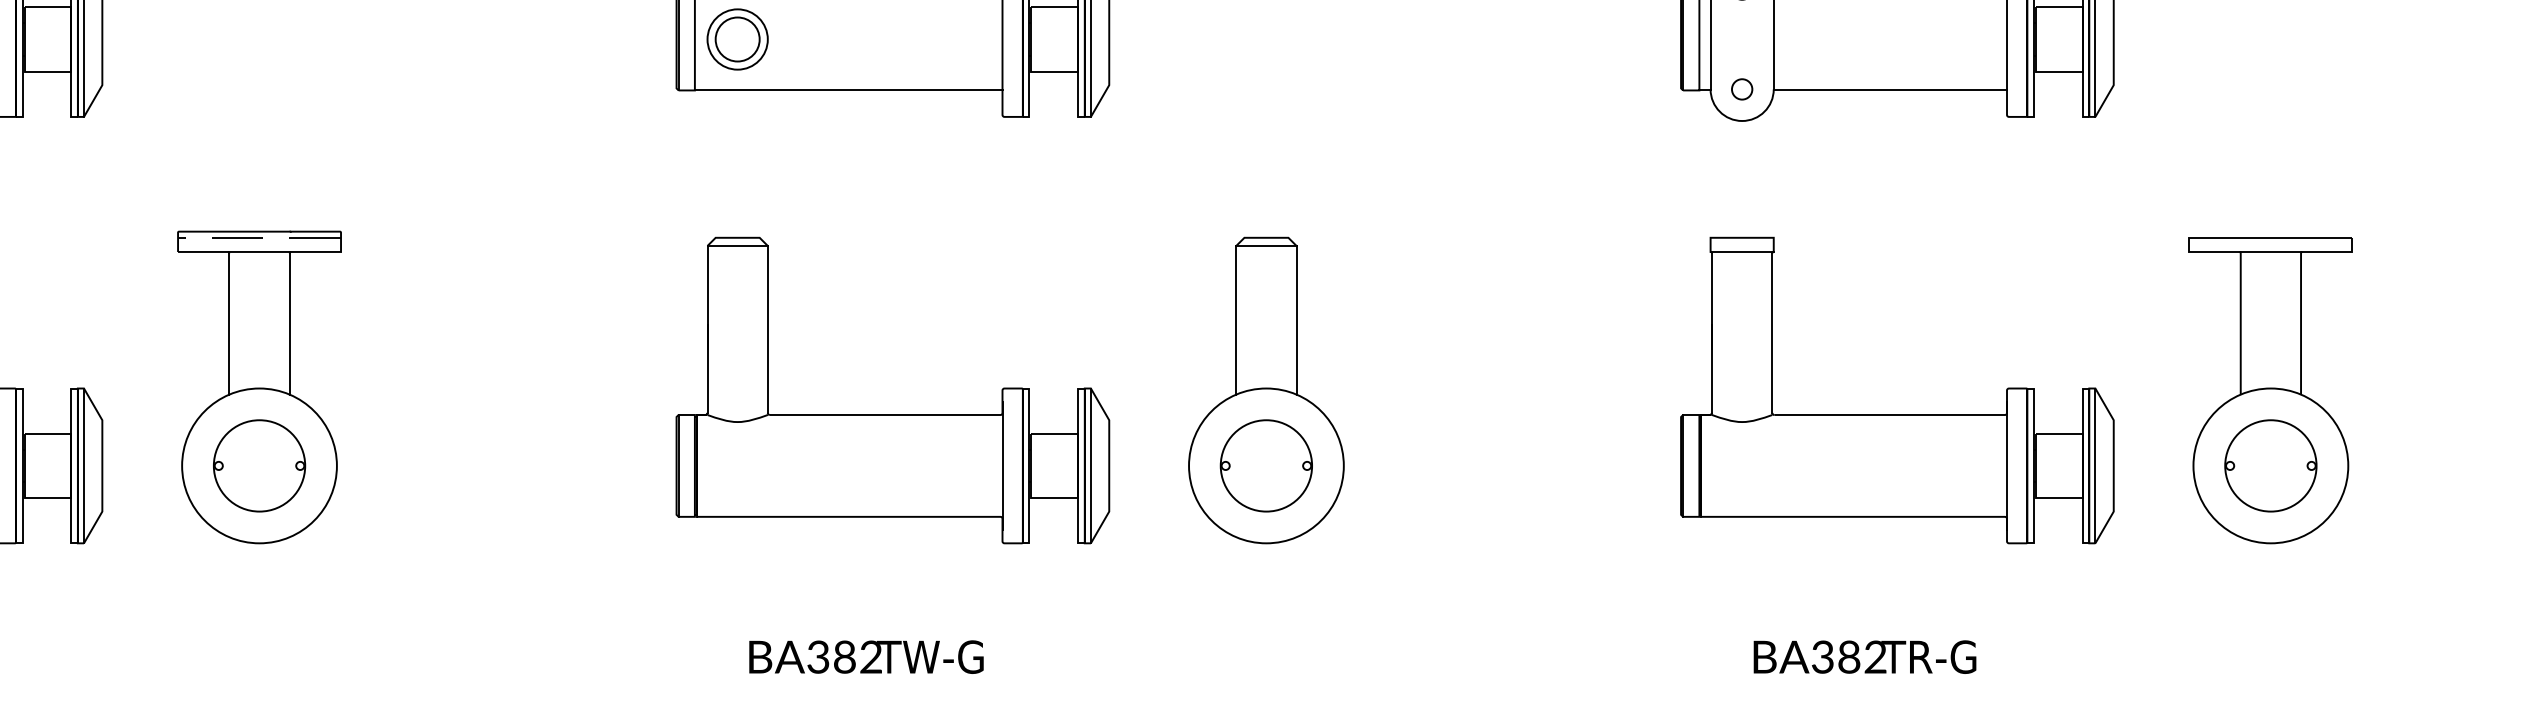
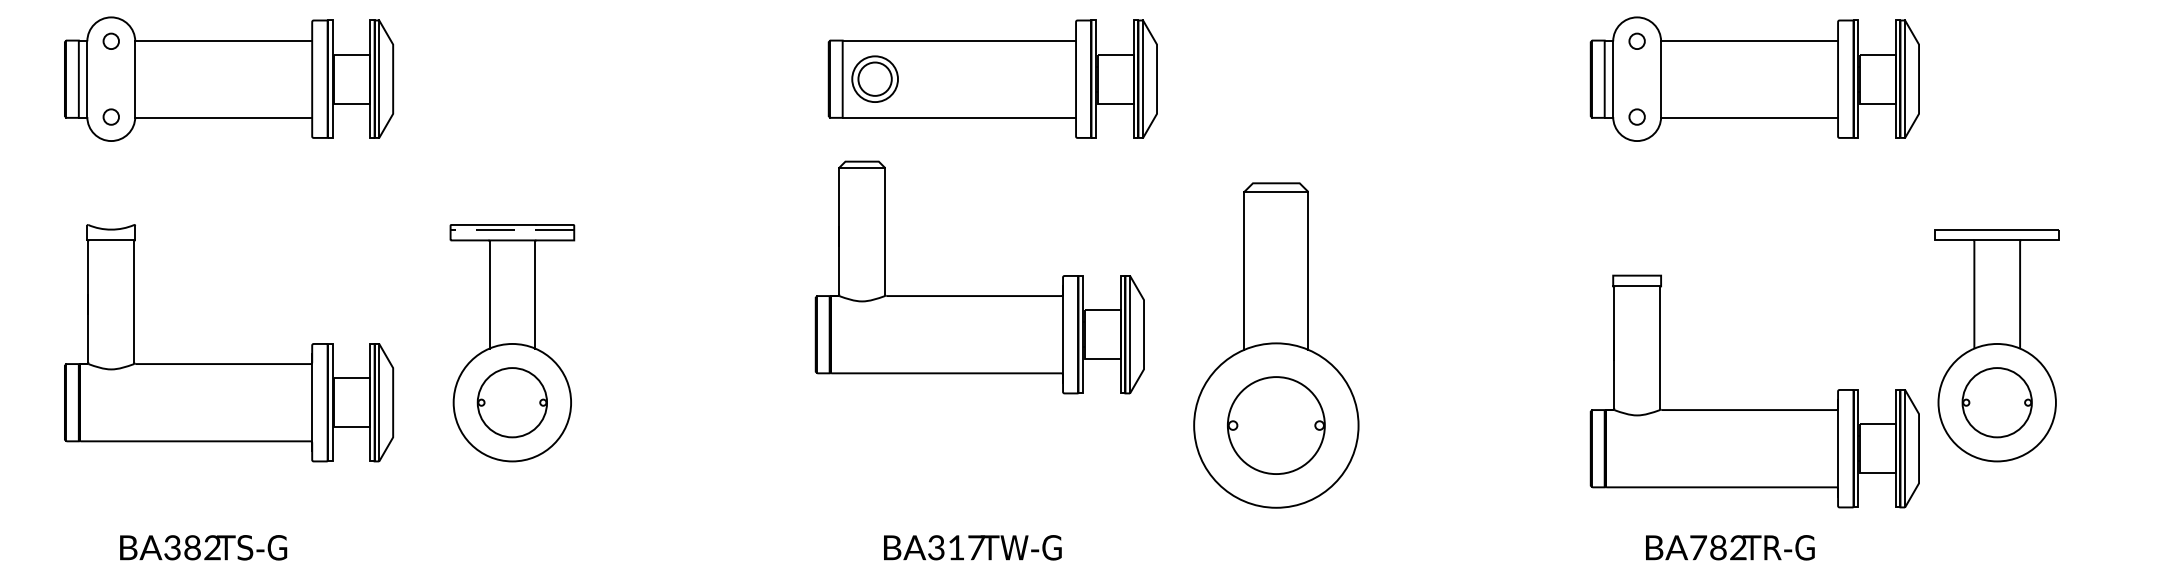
part: (1265, 390) -> (1275, 345), size x1.4
part: (2269, 390) -> (1996, 345), moved
part: (892, 414) -> (979, 295), moved
part: (1896, 414) -> (1754, 409), moved
text: (858, 656) -> (966, 547), BA382 -> BA317
text: (1823, 656) -> (1698, 547), BA382 -> BA782

